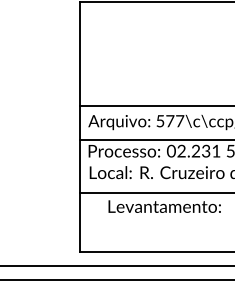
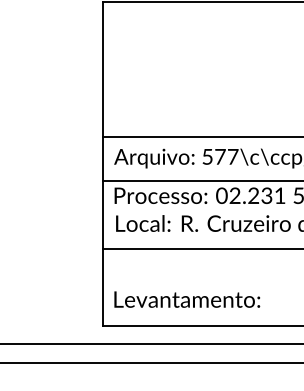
text: (164, 206) -> (187, 299), moved

